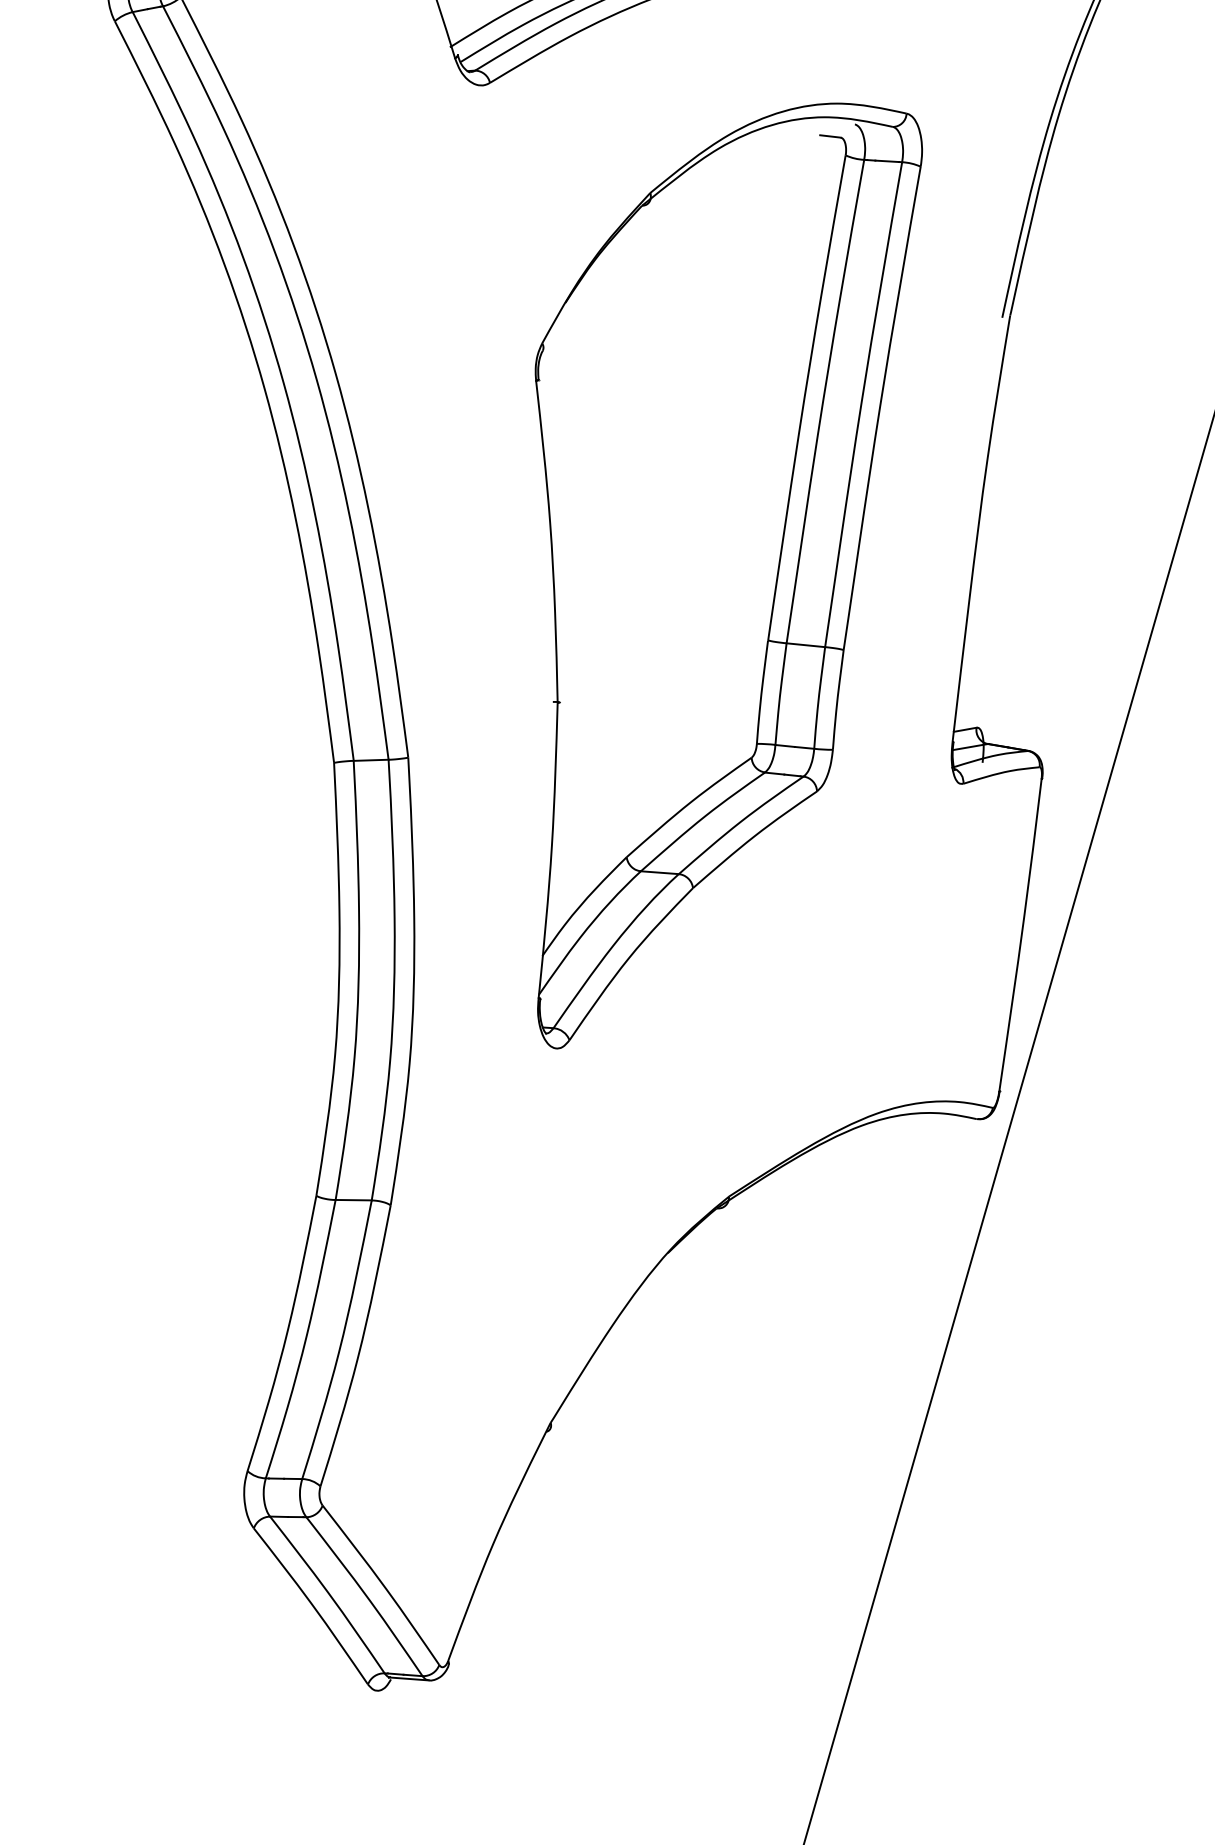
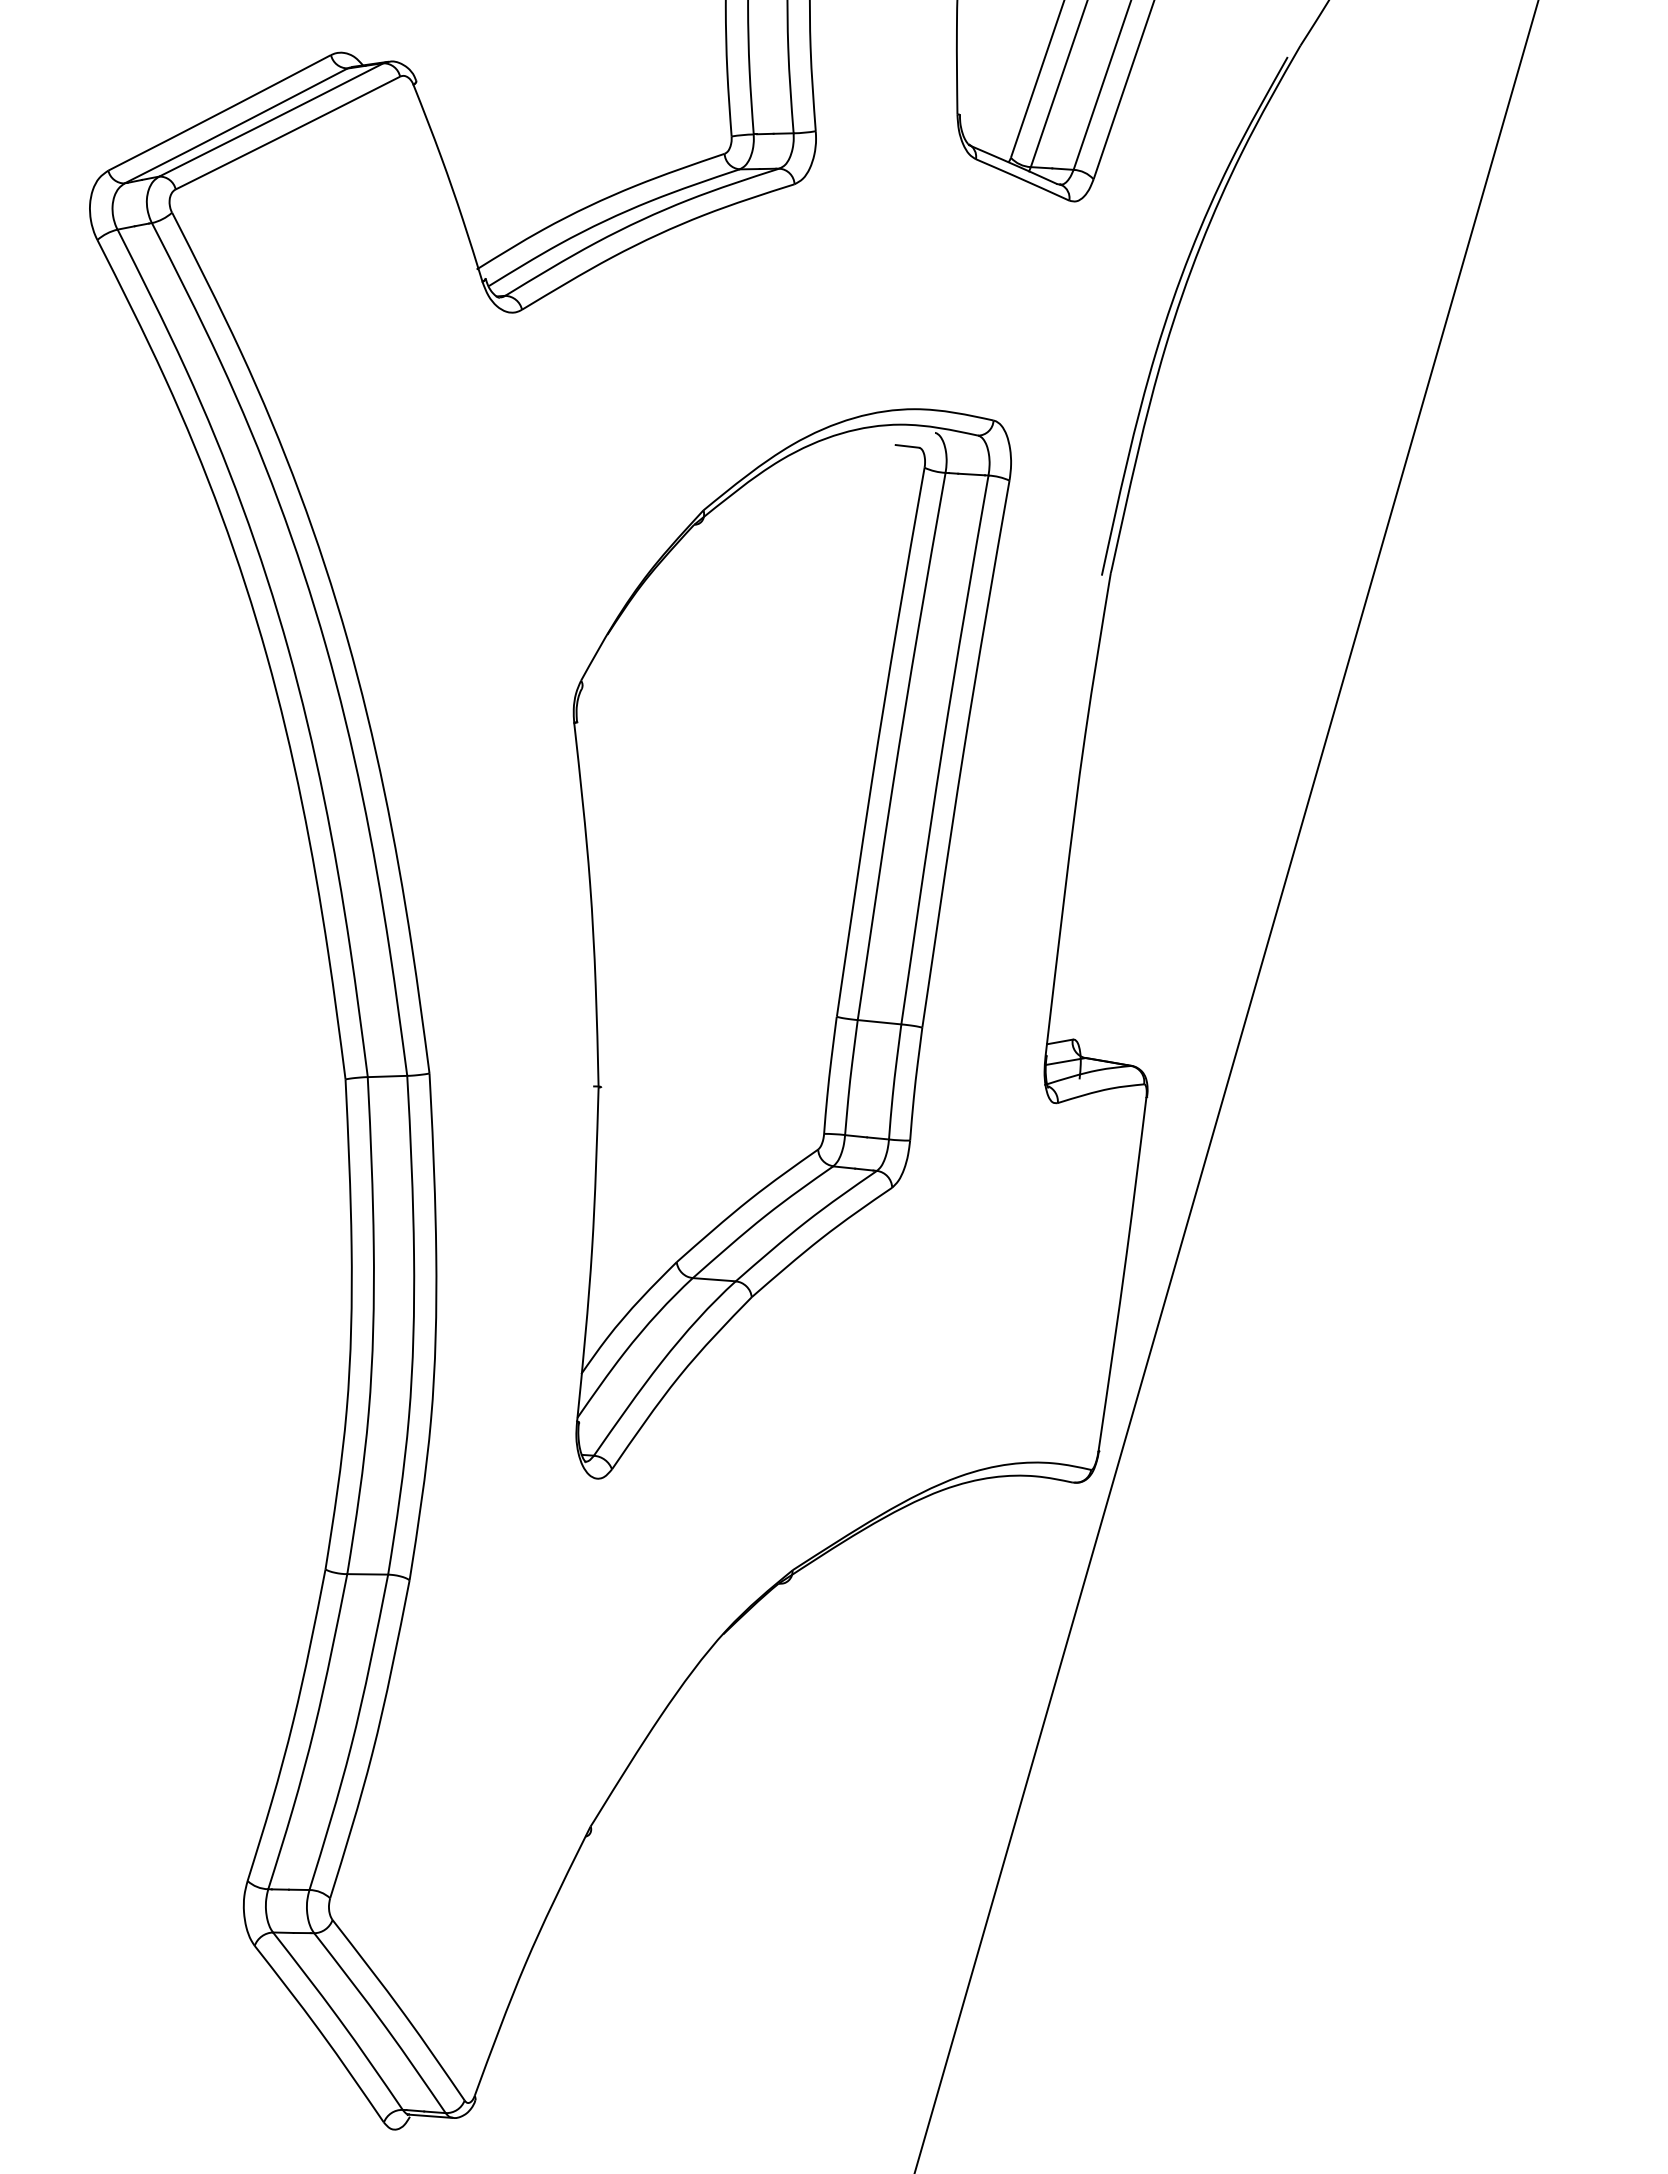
part: (728, 575) -> (791, 943), moved

